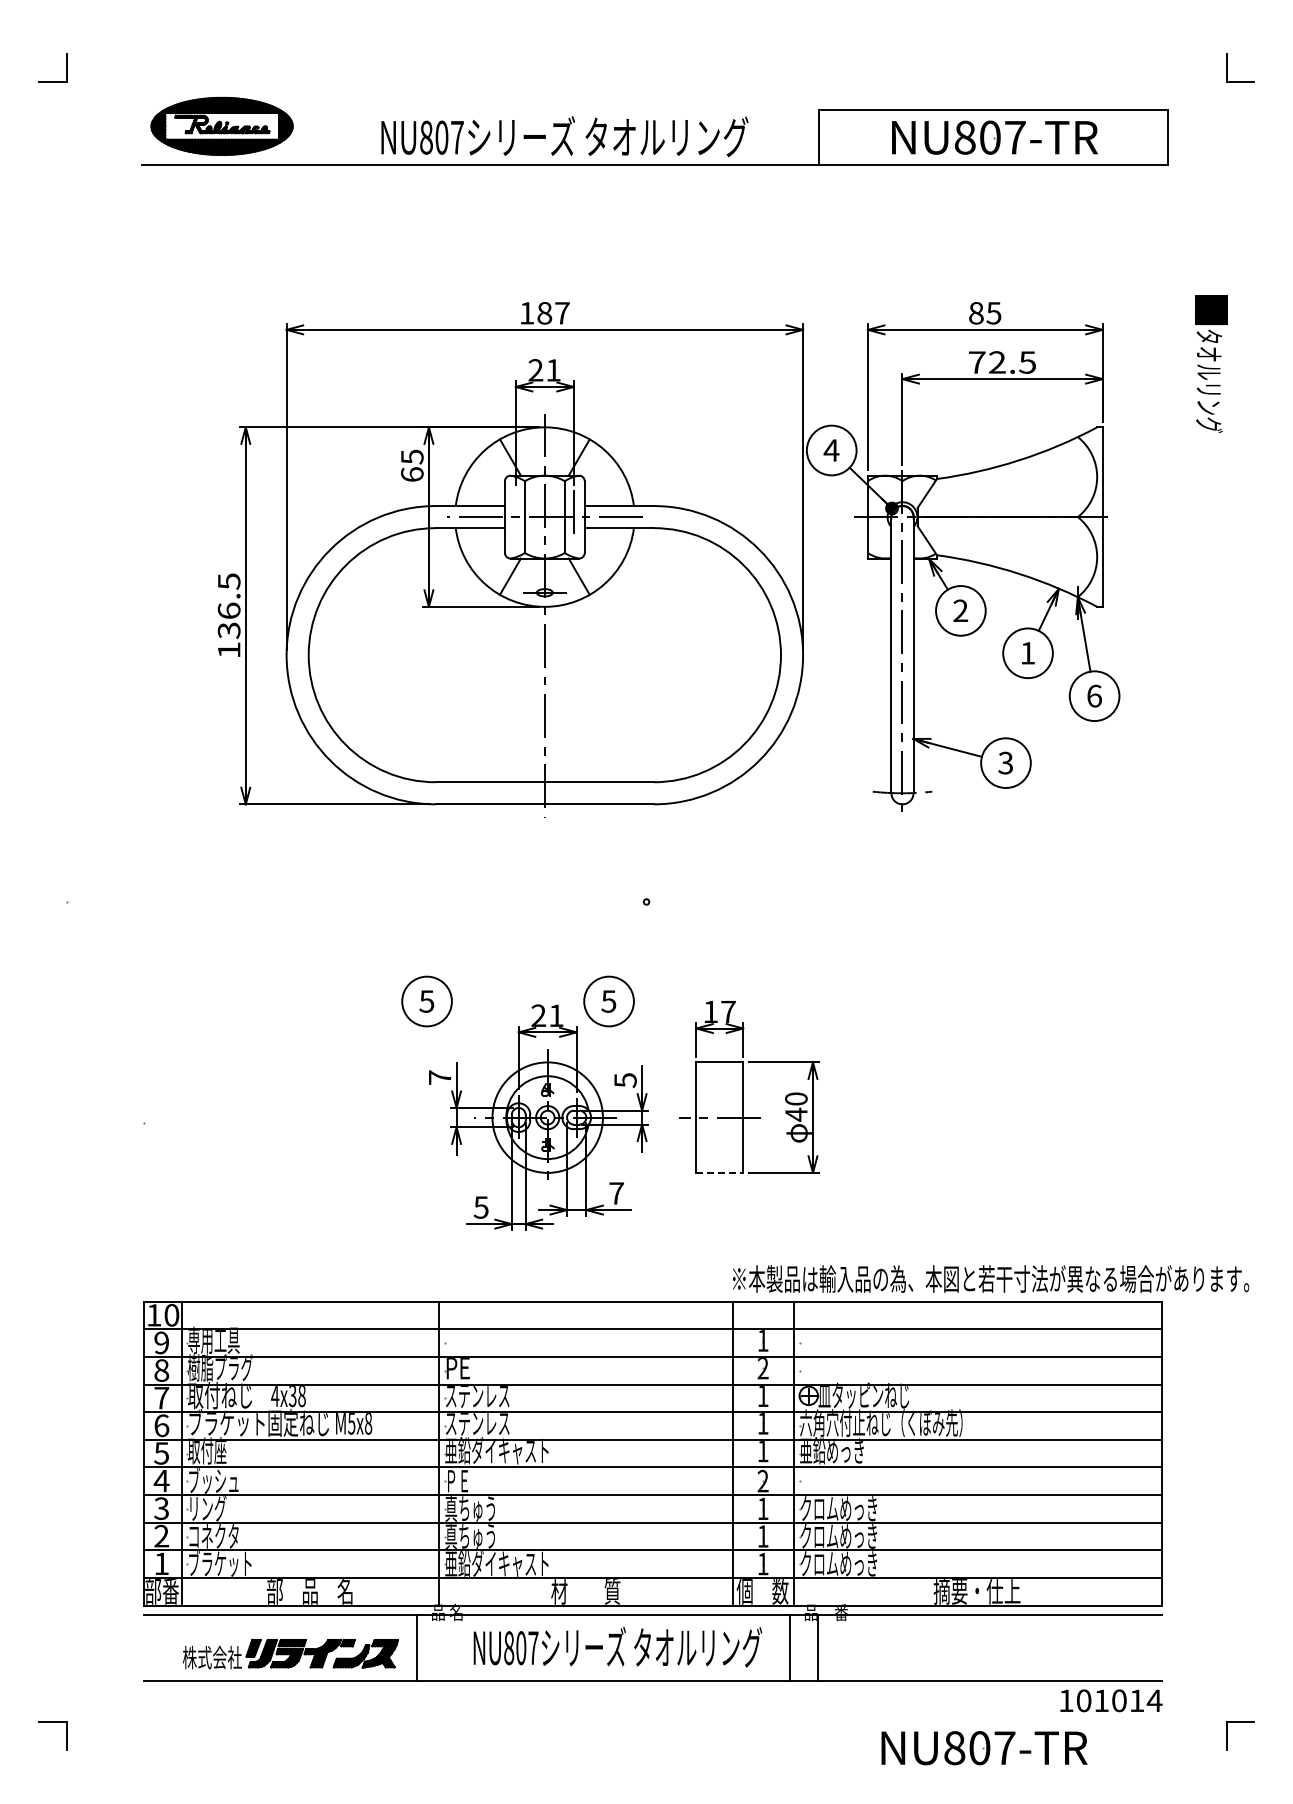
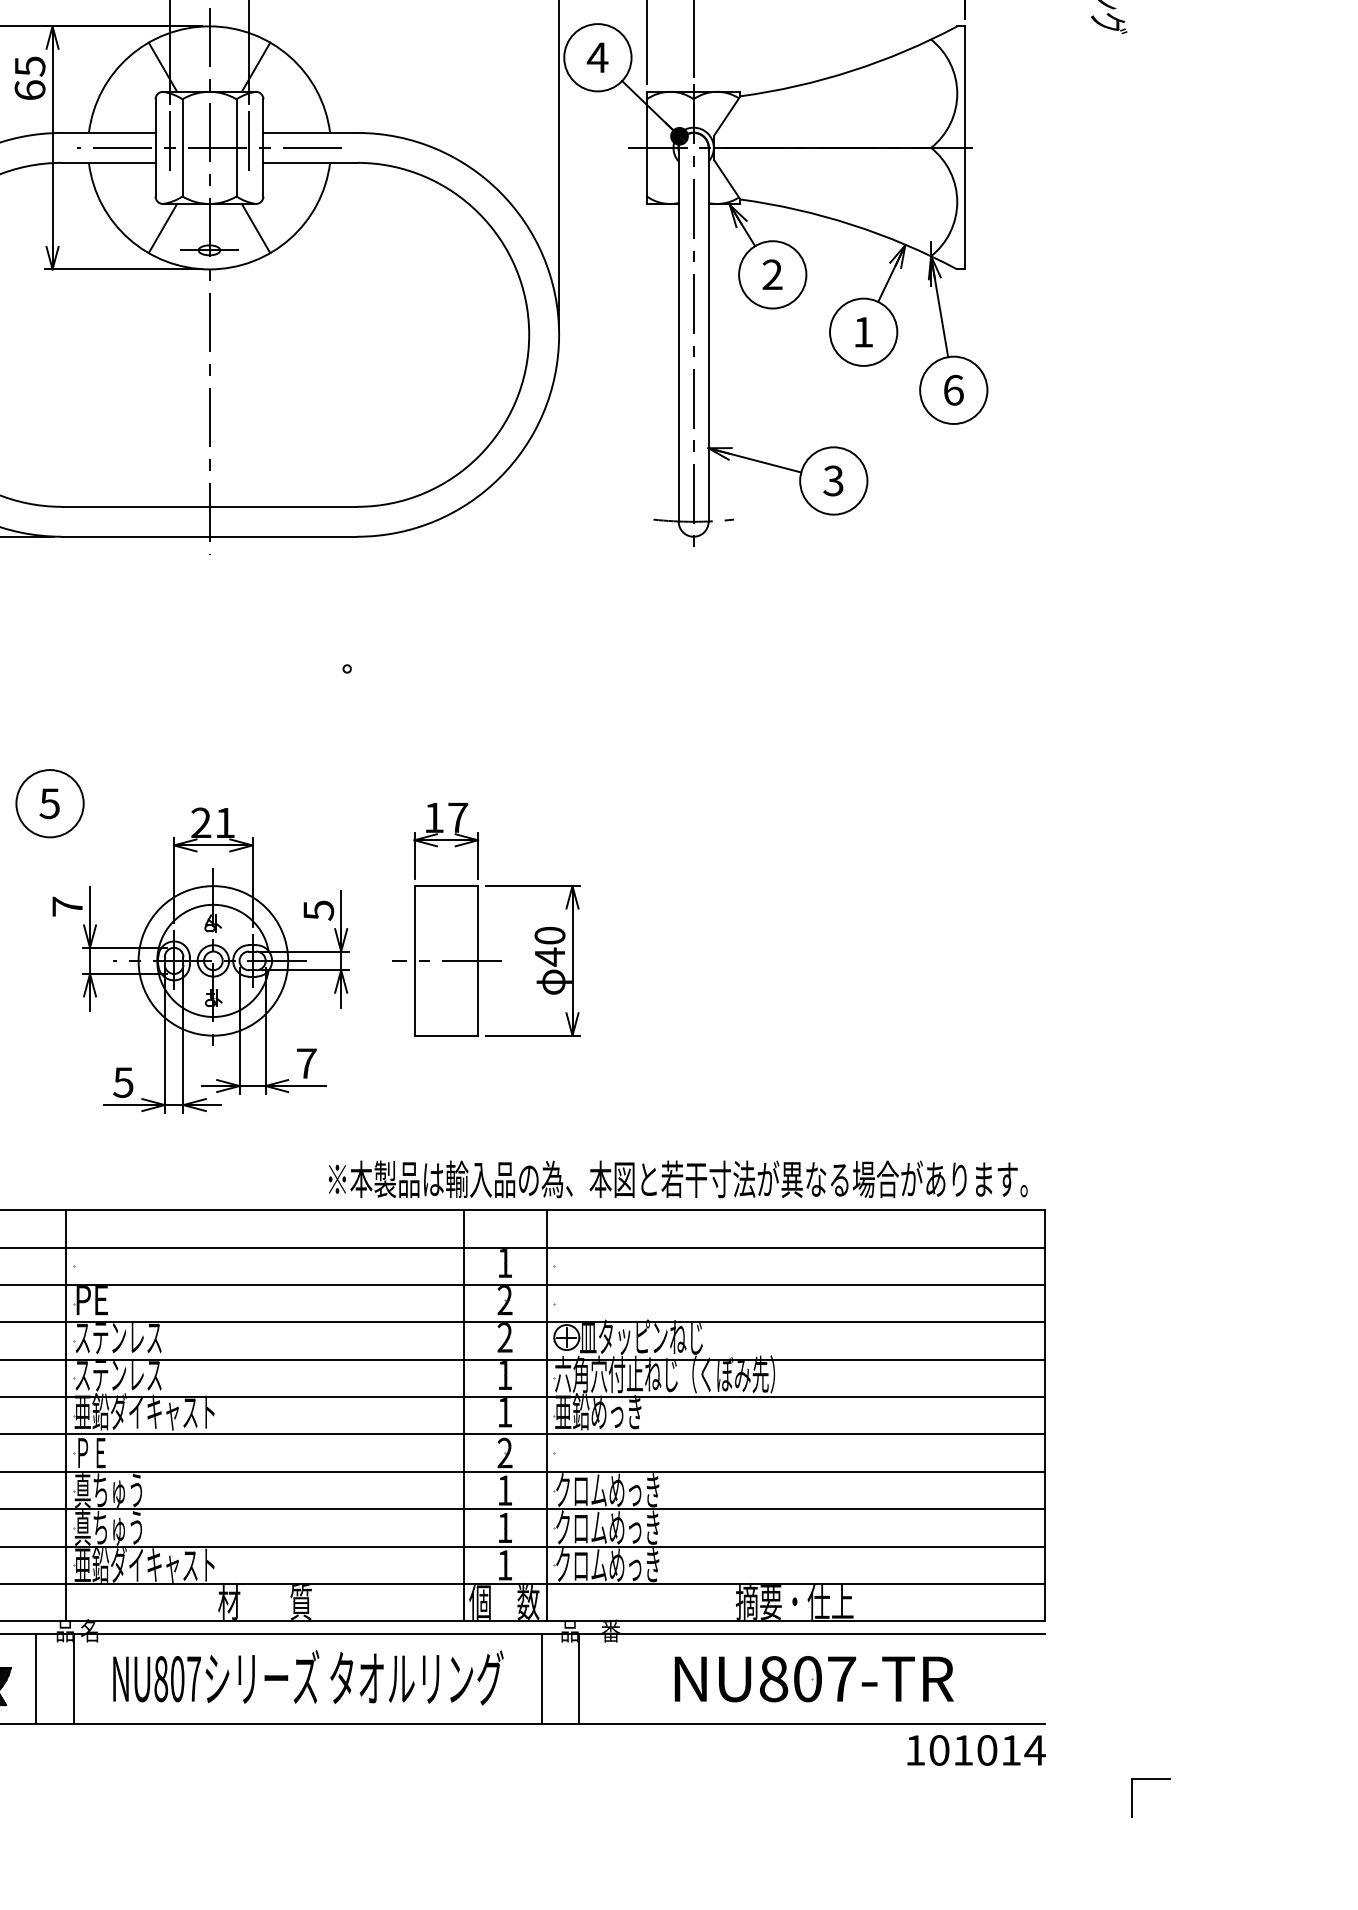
line: (515, 513) -> (169, 143), added
part: (608, 1001) -> (295, 803), removed
line: (720, 1172) -> (447, 1035), dashed -> solid
text: (991, 1278) -> (678, 1178), moved
text: (762, 1396) -> (504, 1338), 1 -> 2
line: (444, 1647) -> (73, 1678), added
part: (984, 1748) -> (814, 1679), moved

